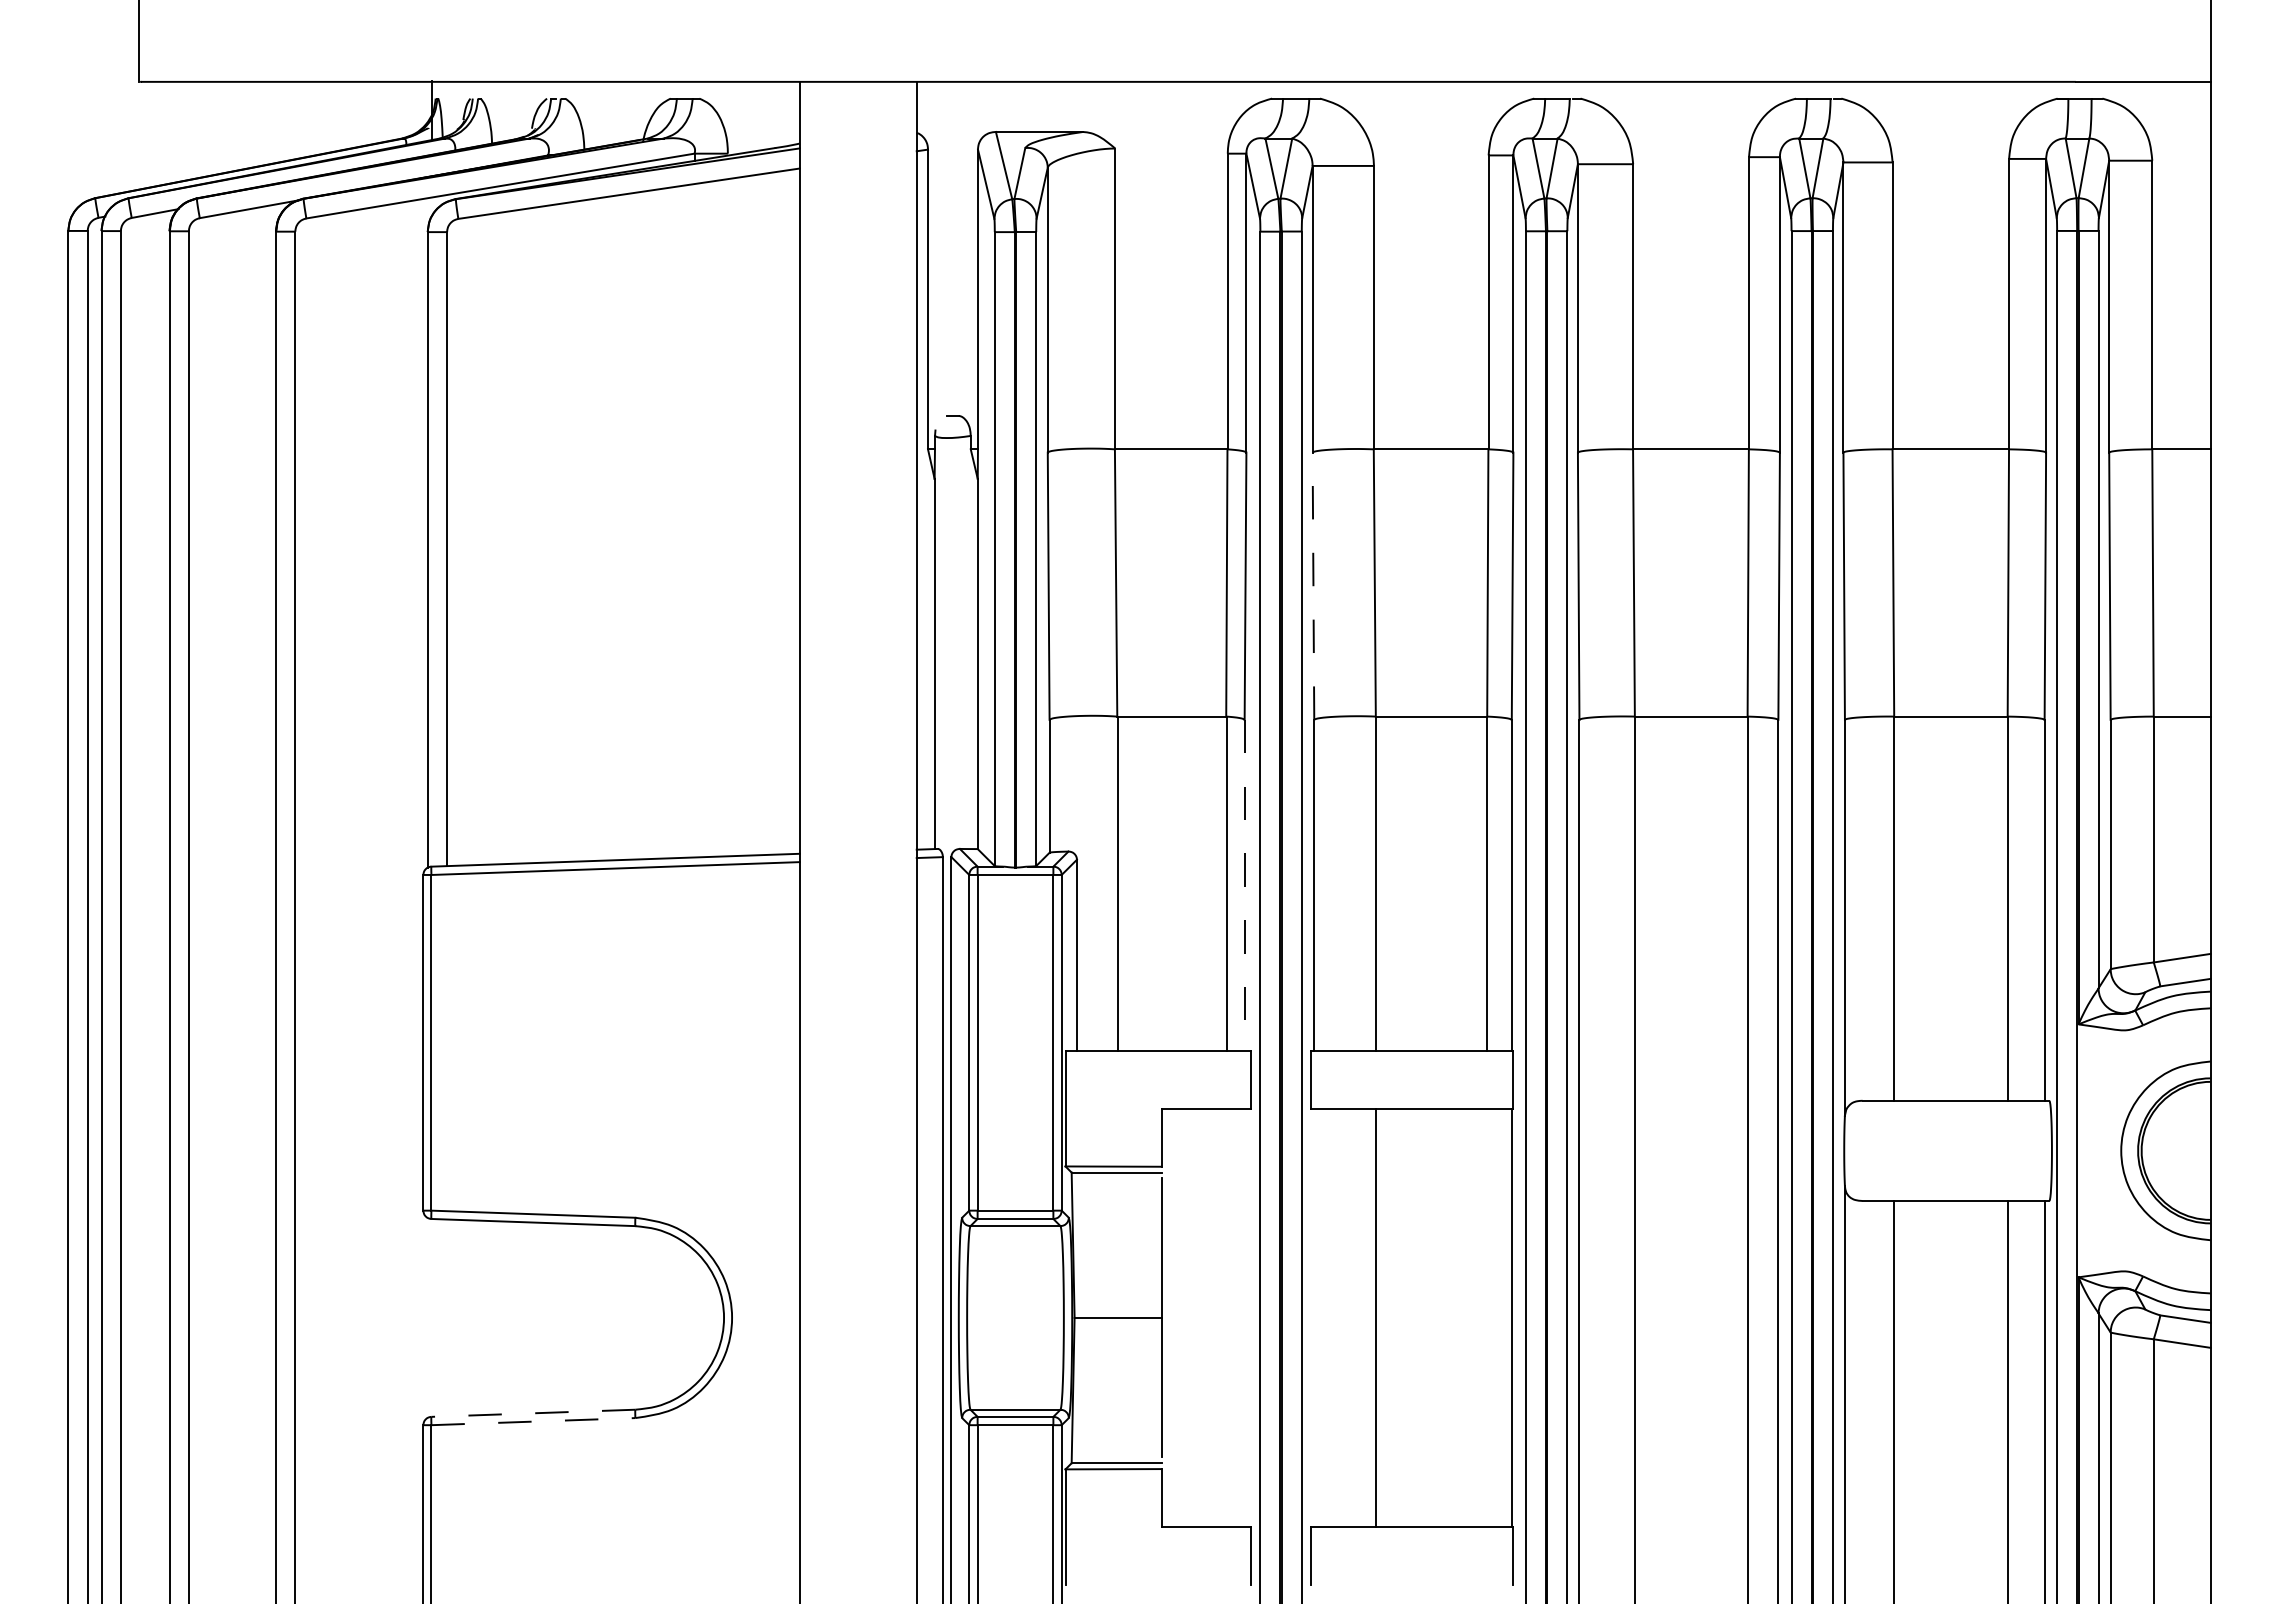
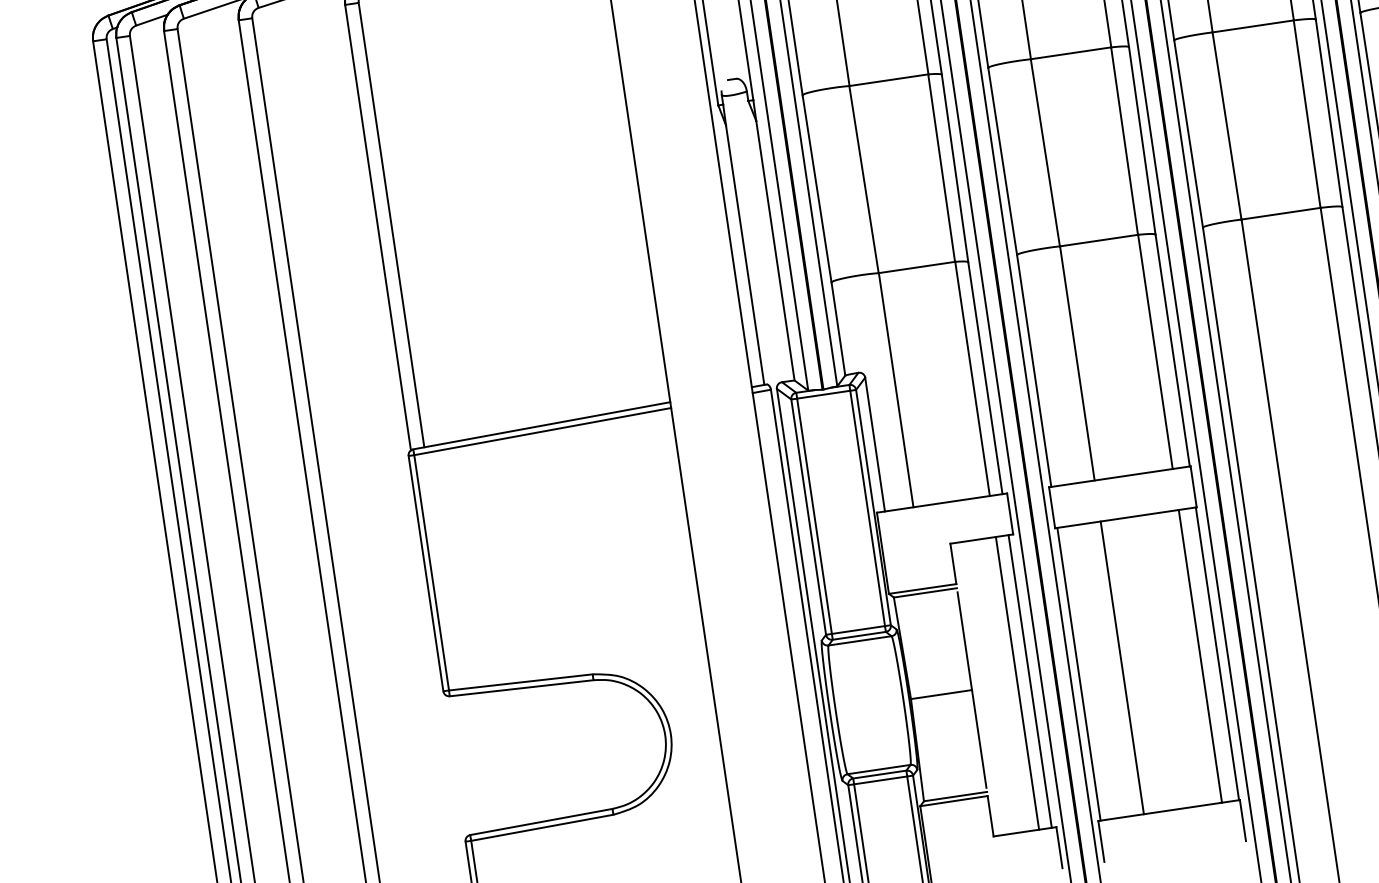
line: (1313, 586) -> (1002, 161), dashed -> solid
line: (1244, 885) -> (985, 378), dashed -> solid
line: (1226, 1317) -> (1017, 683), added
line: (1244, 1317) -> (1030, 681), added
line: (1314, 1317) -> (1079, 673), added
line: (1487, 1317) -> (1200, 656), added
line: (532, 1413) -> (540, 822), dashed -> solid
line: (533, 1421) -> (542, 827), dashed -> solid

